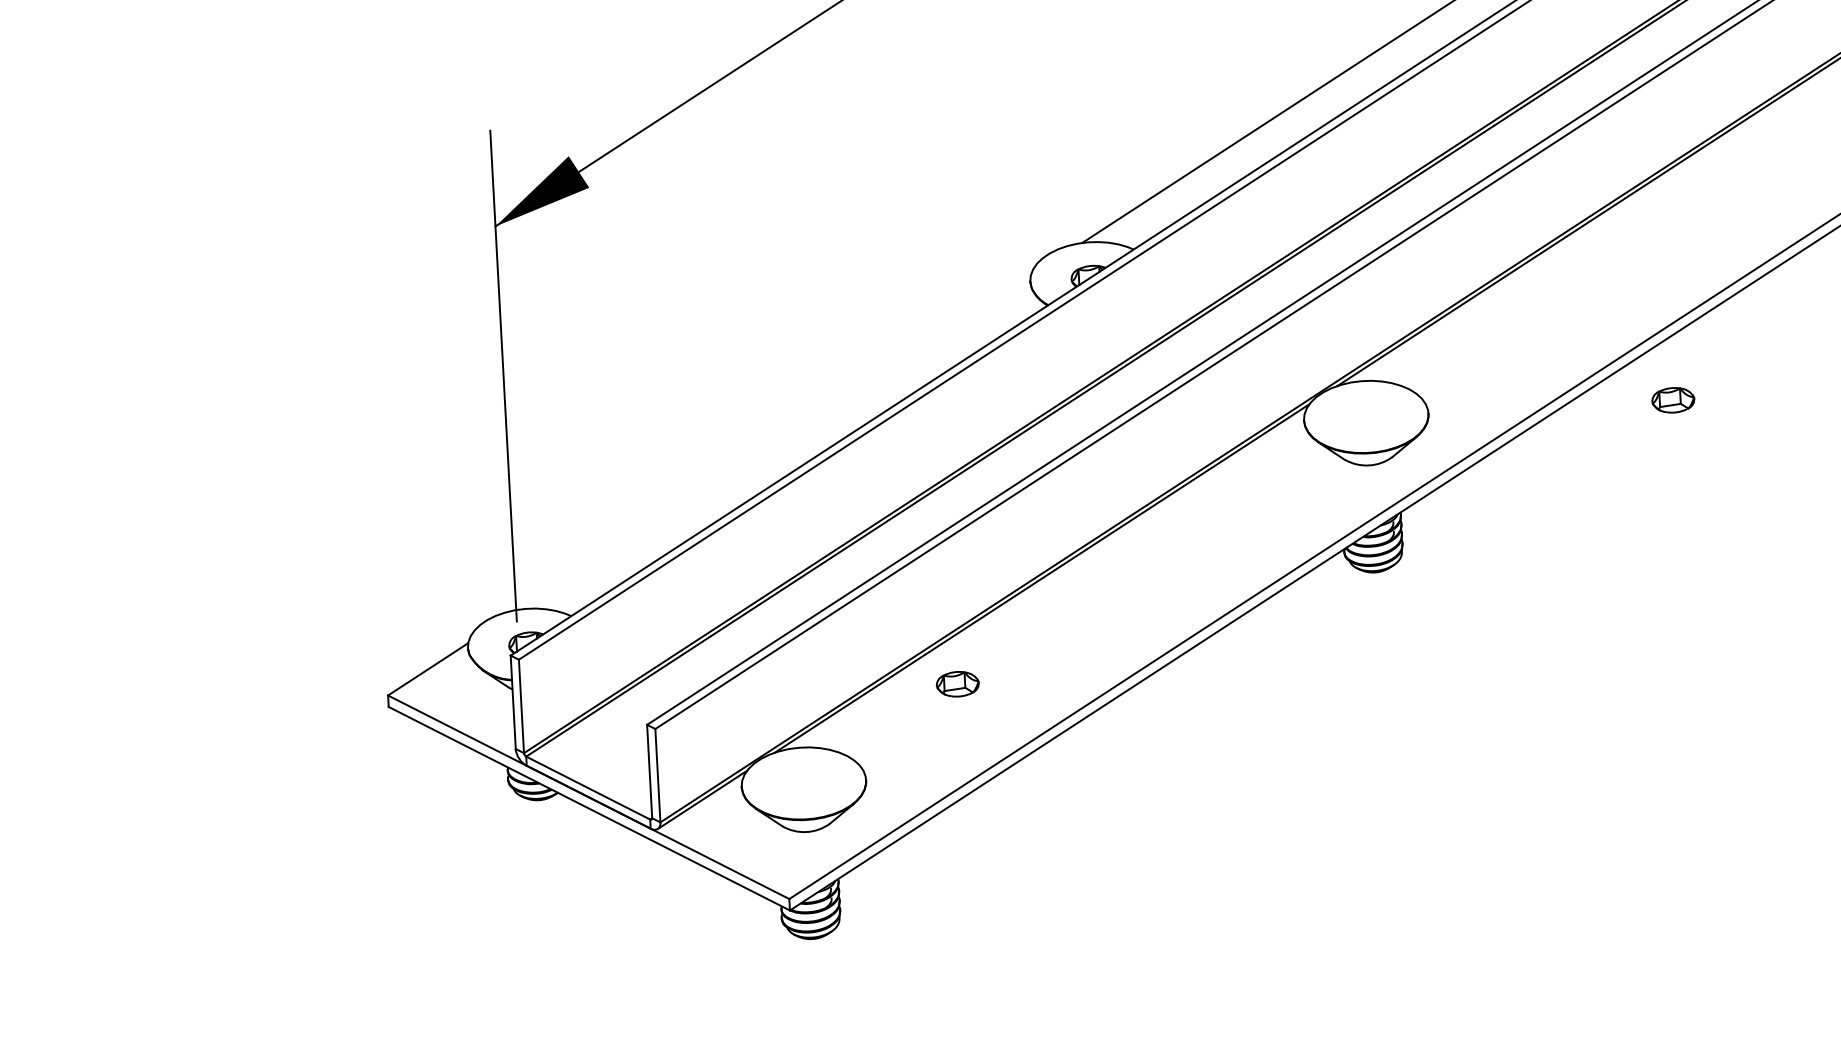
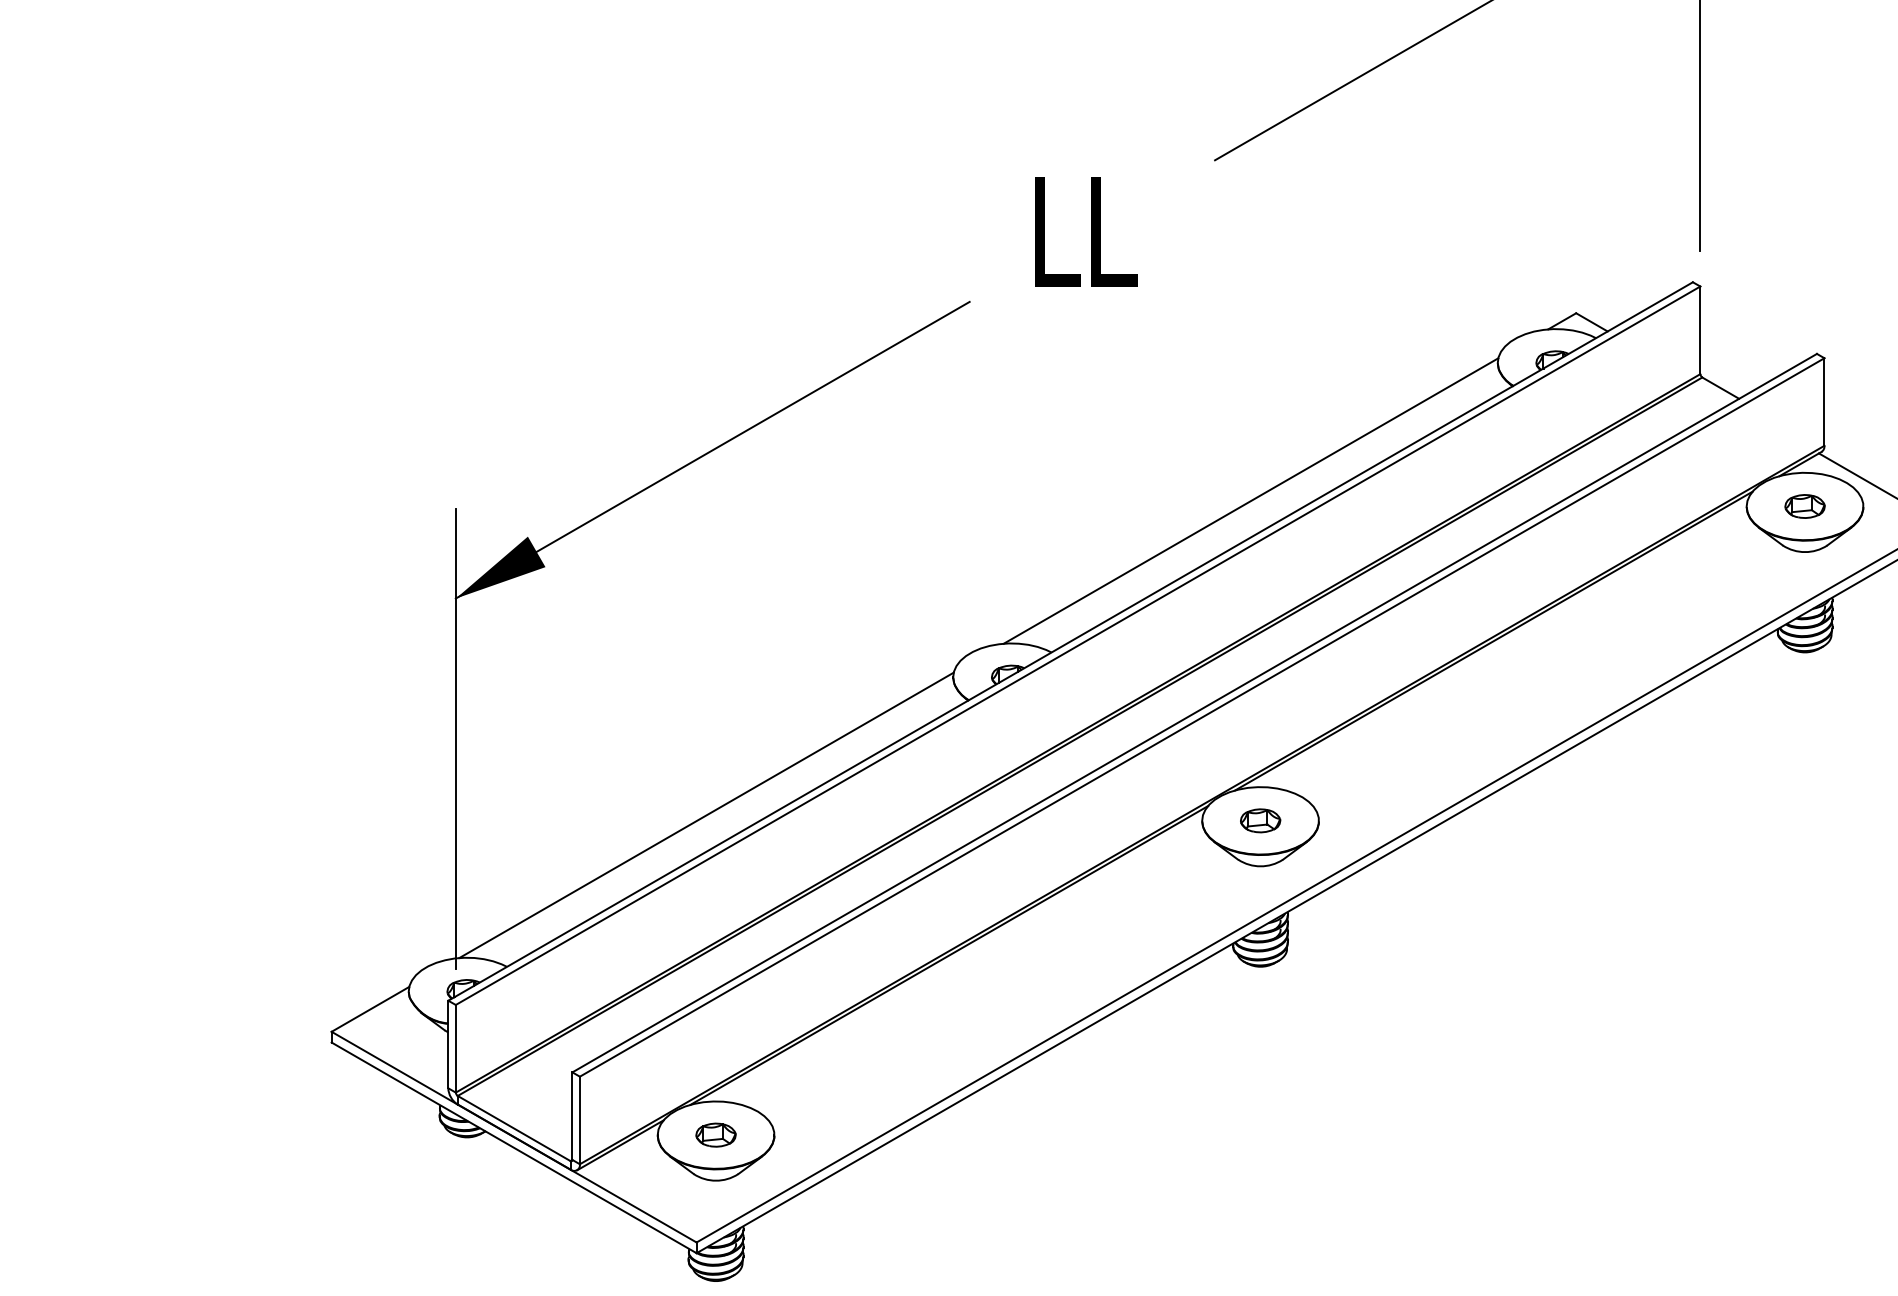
part: (1673, 399) -> (1260, 820), moved
line: (775, 443) -> (706, 815), added
part: (957, 683) -> (715, 1134), moved

